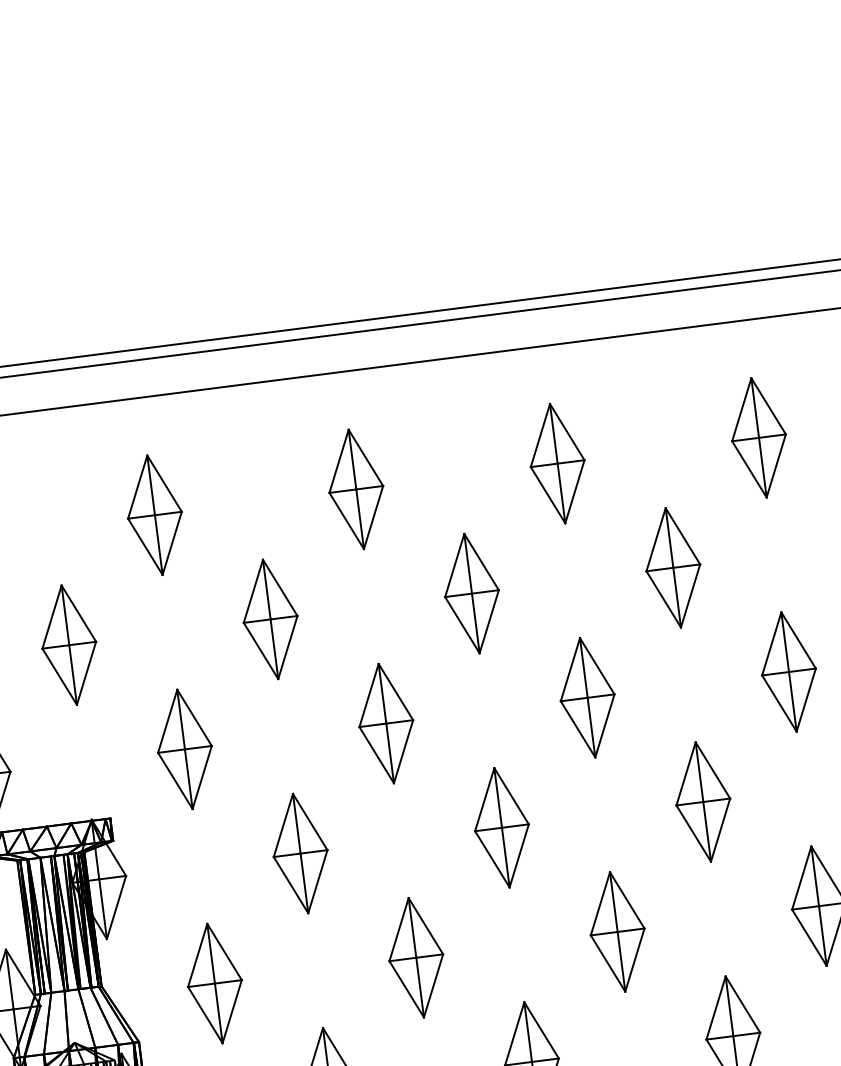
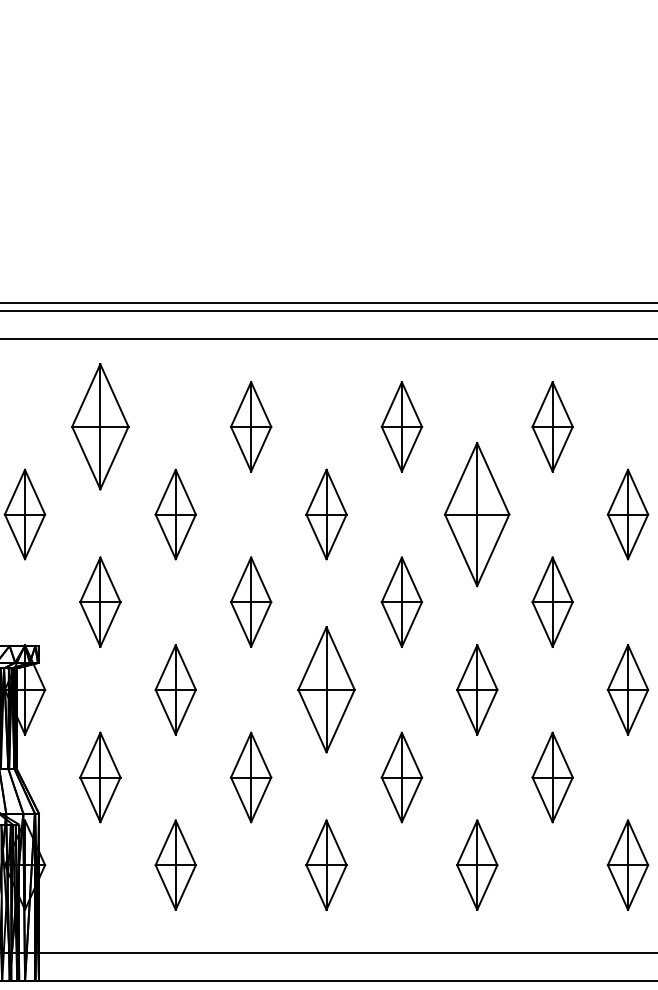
part: (155, 514) -> (100, 426), size x1.4
part: (673, 567) -> (477, 514), size x1.6
part: (501, 827) -> (326, 689), size x1.4

